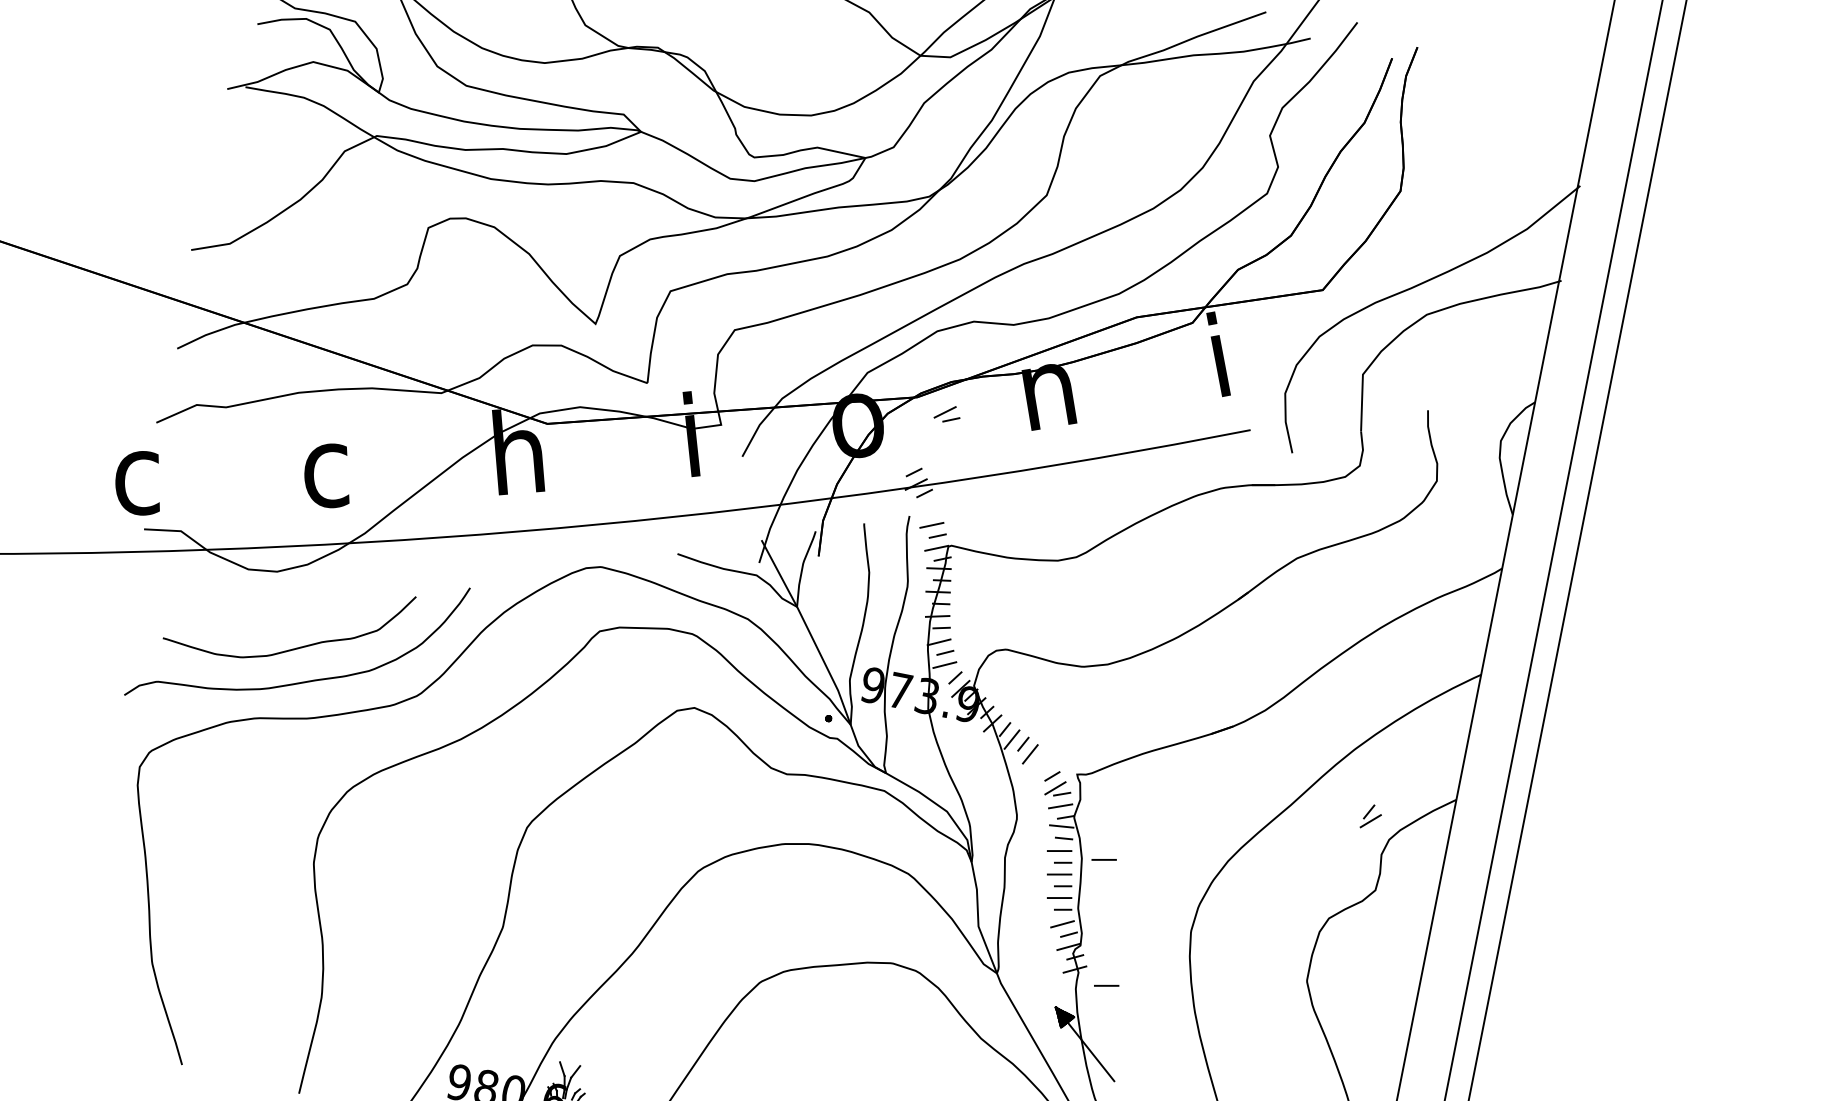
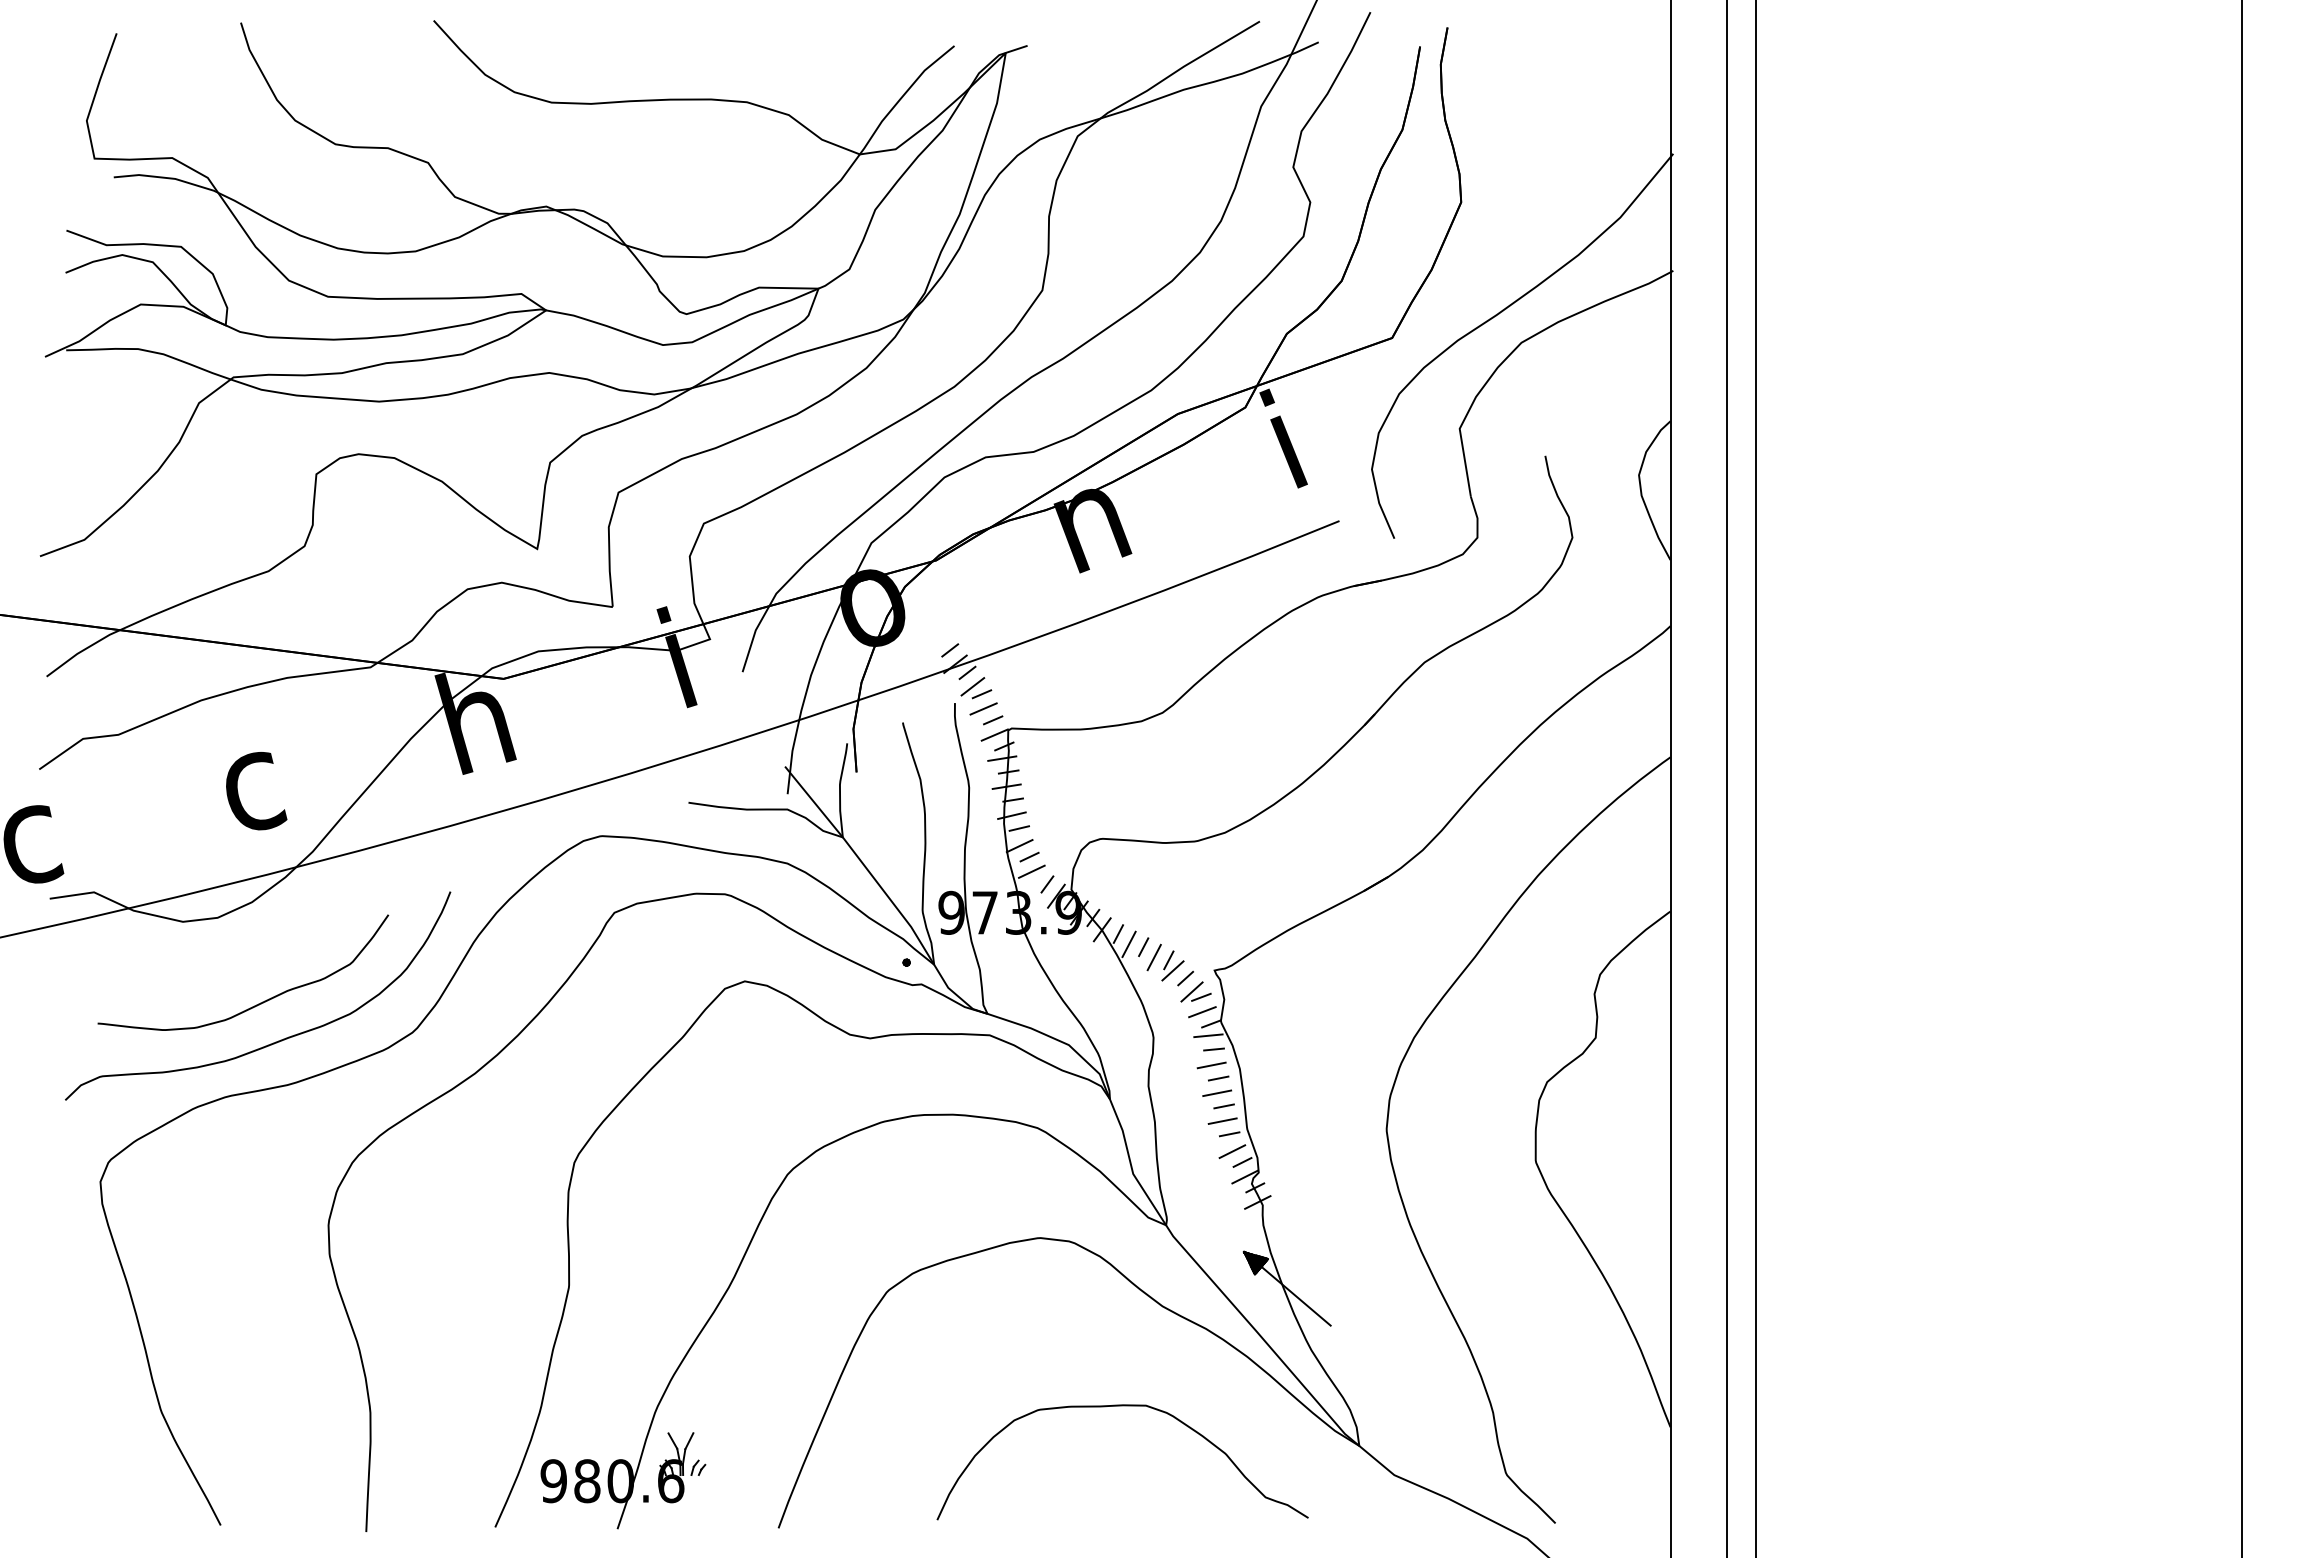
part: (947, 414) -> (976, 688), moved
part: (1371, 816) -> (1172, 965), moved
line: (1104, 859) -> (1266, 1065), removed
line: (1107, 985) -> (1299, 1213), removed

